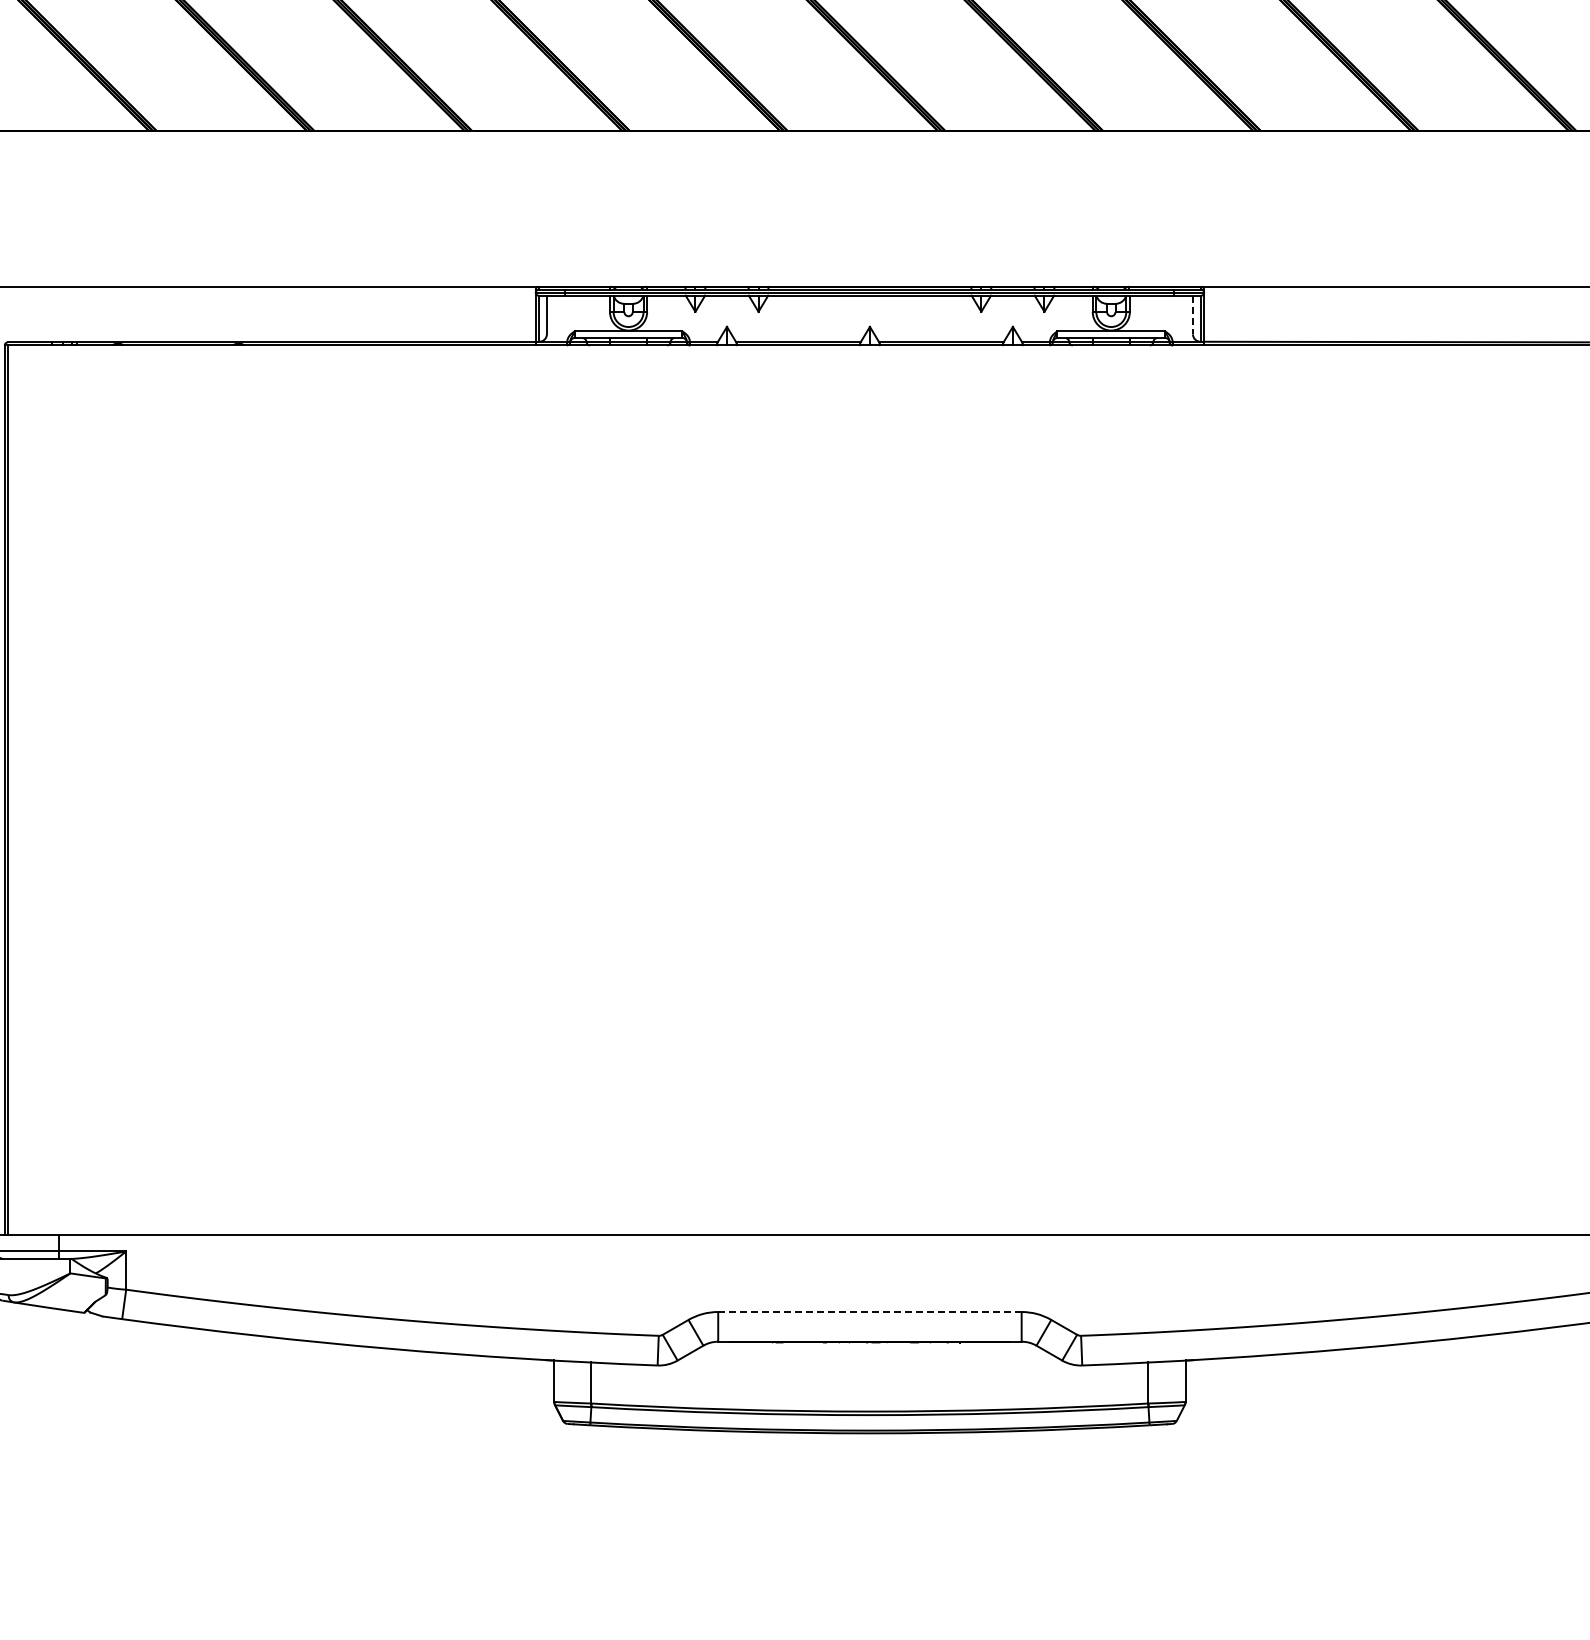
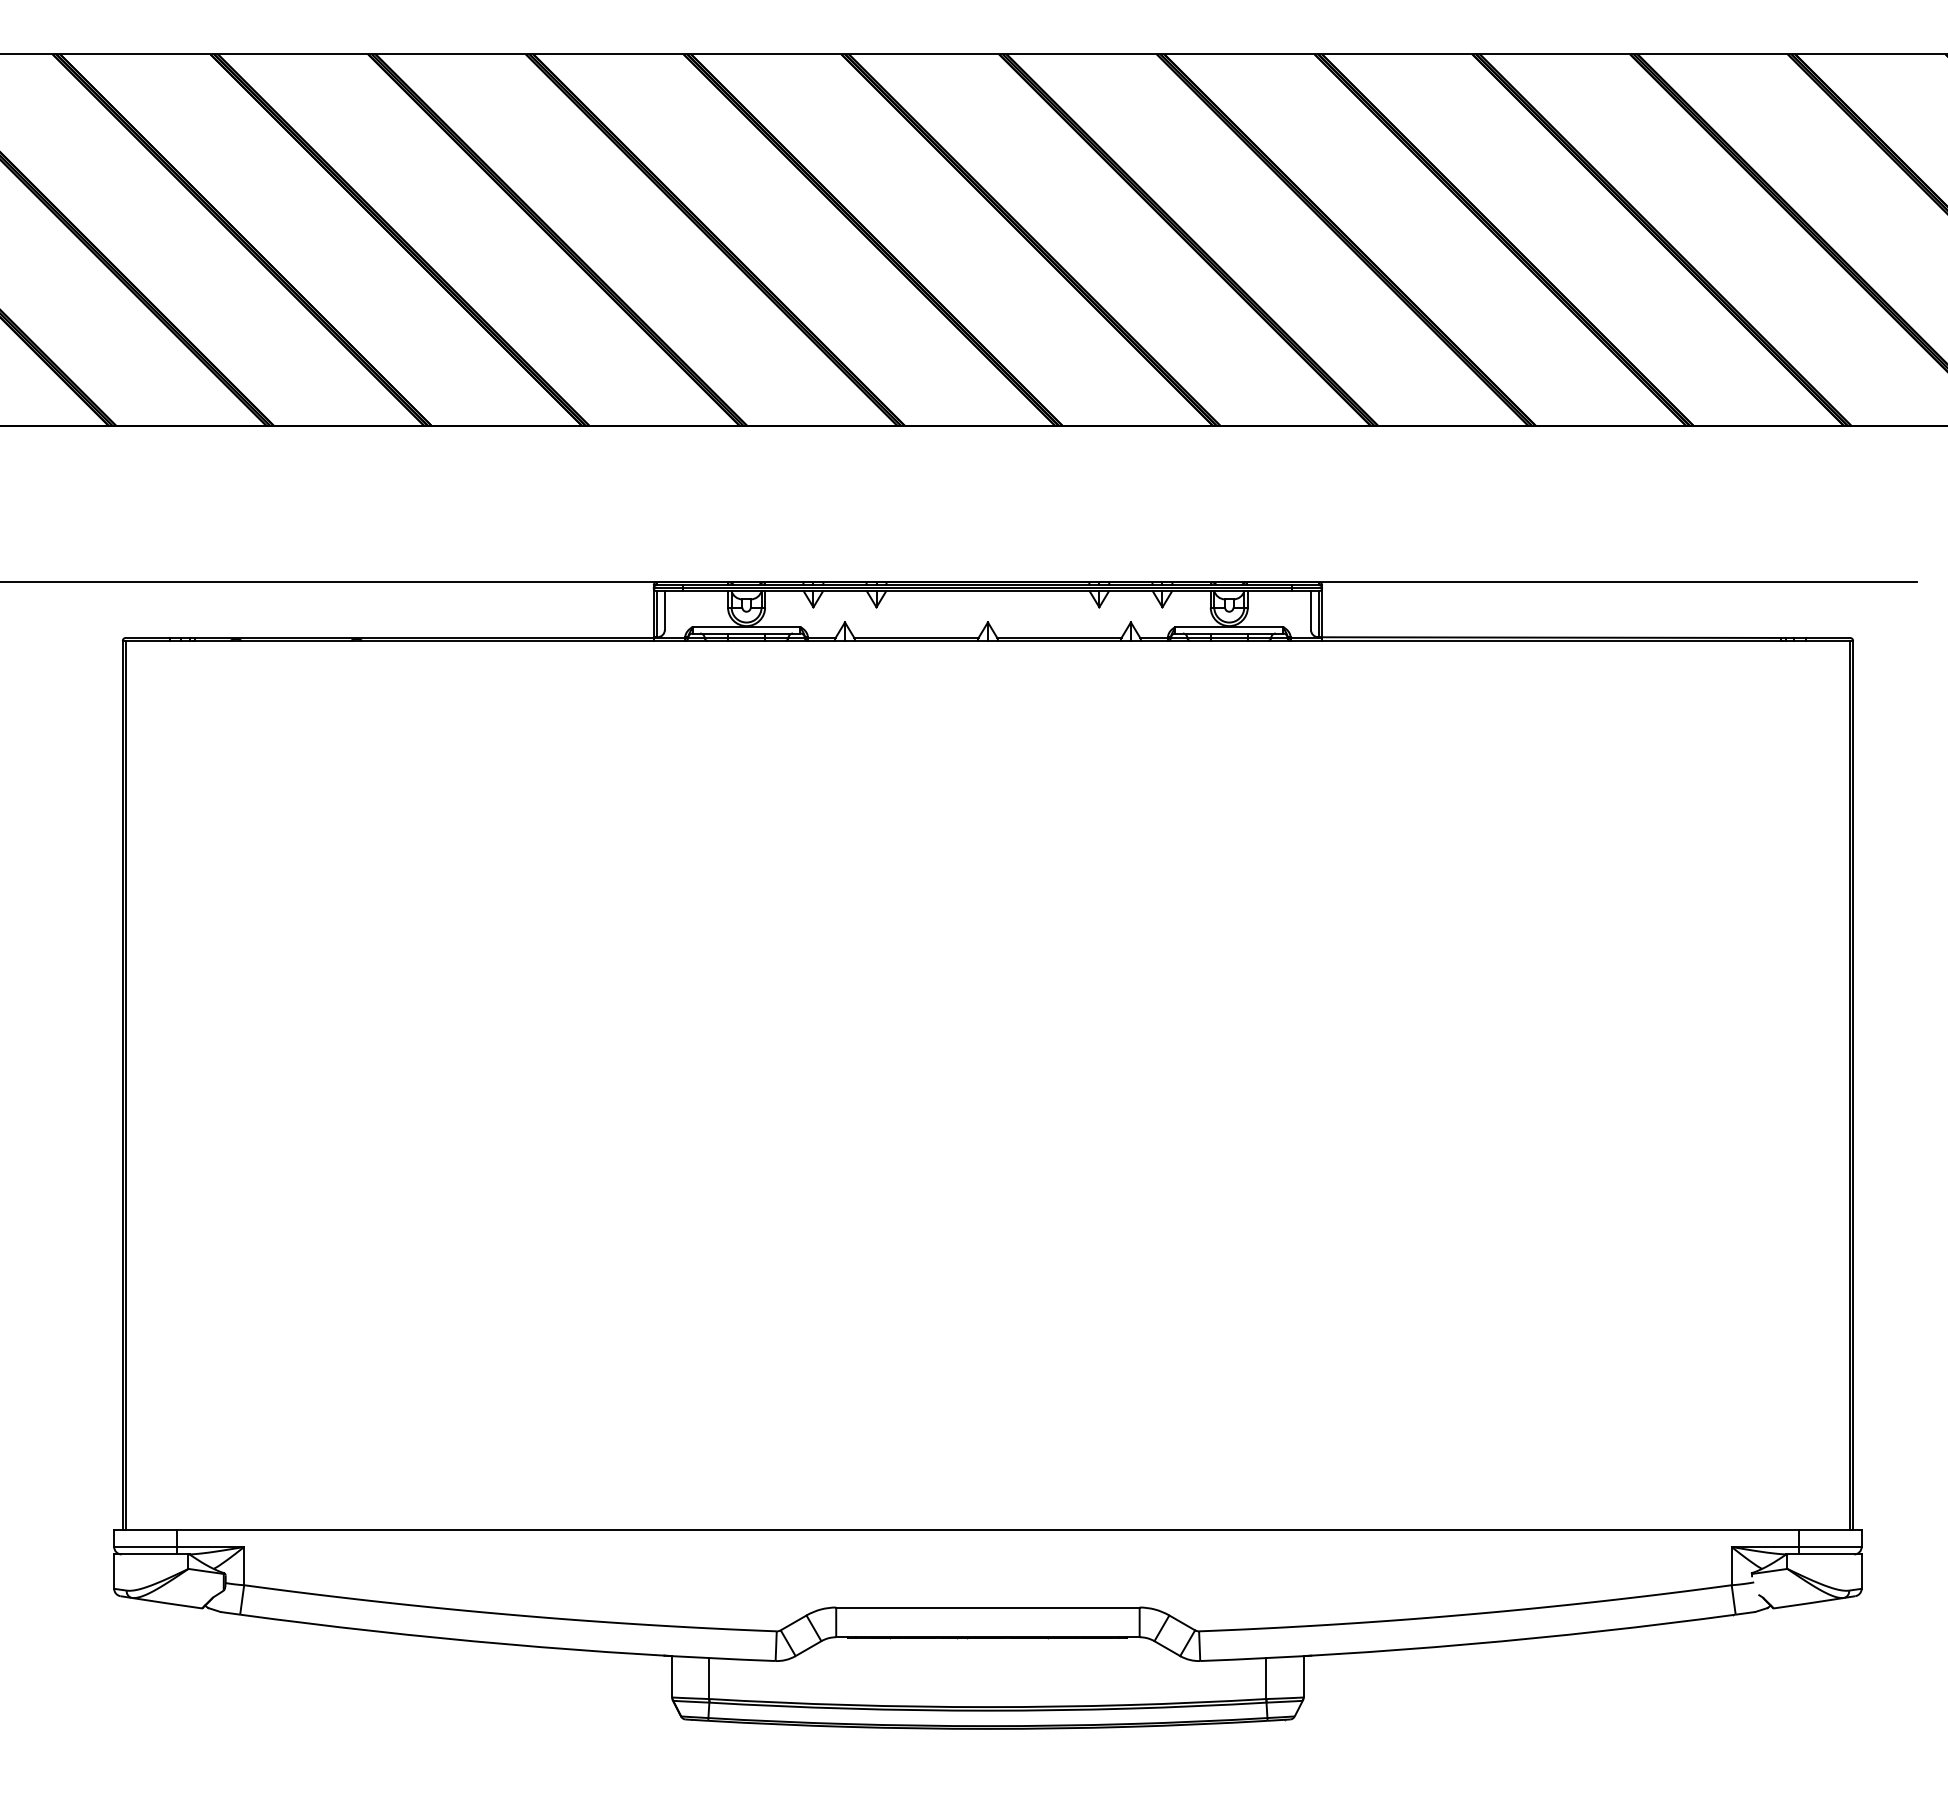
line: (1192, 315) -> (1310, 611), dashed -> solid
line: (869, 1311) -> (987, 1607), dashed -> solid

